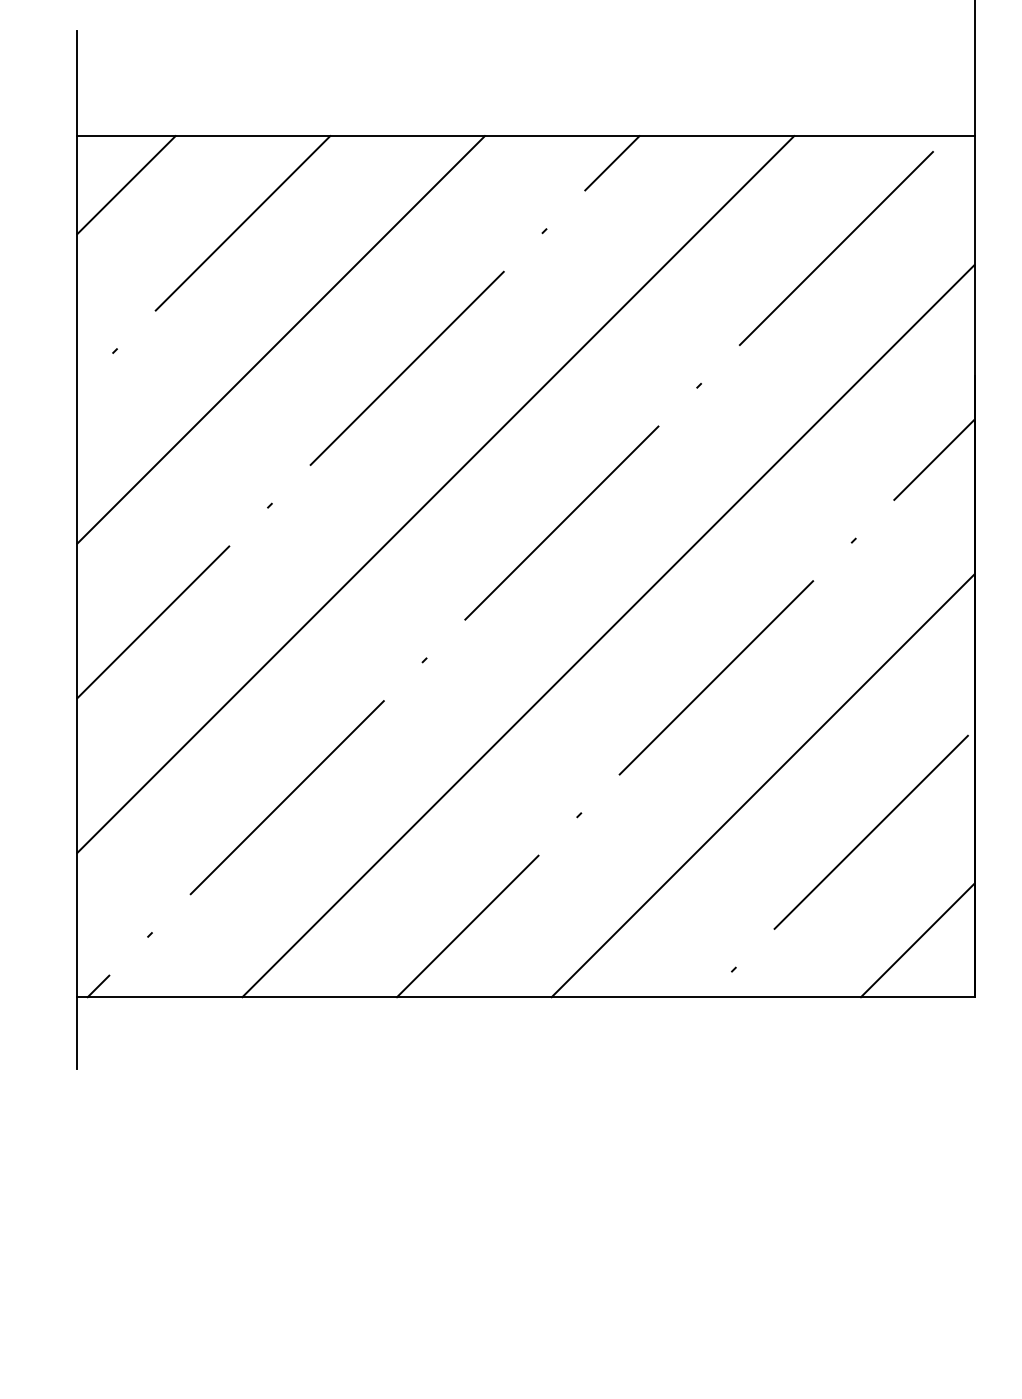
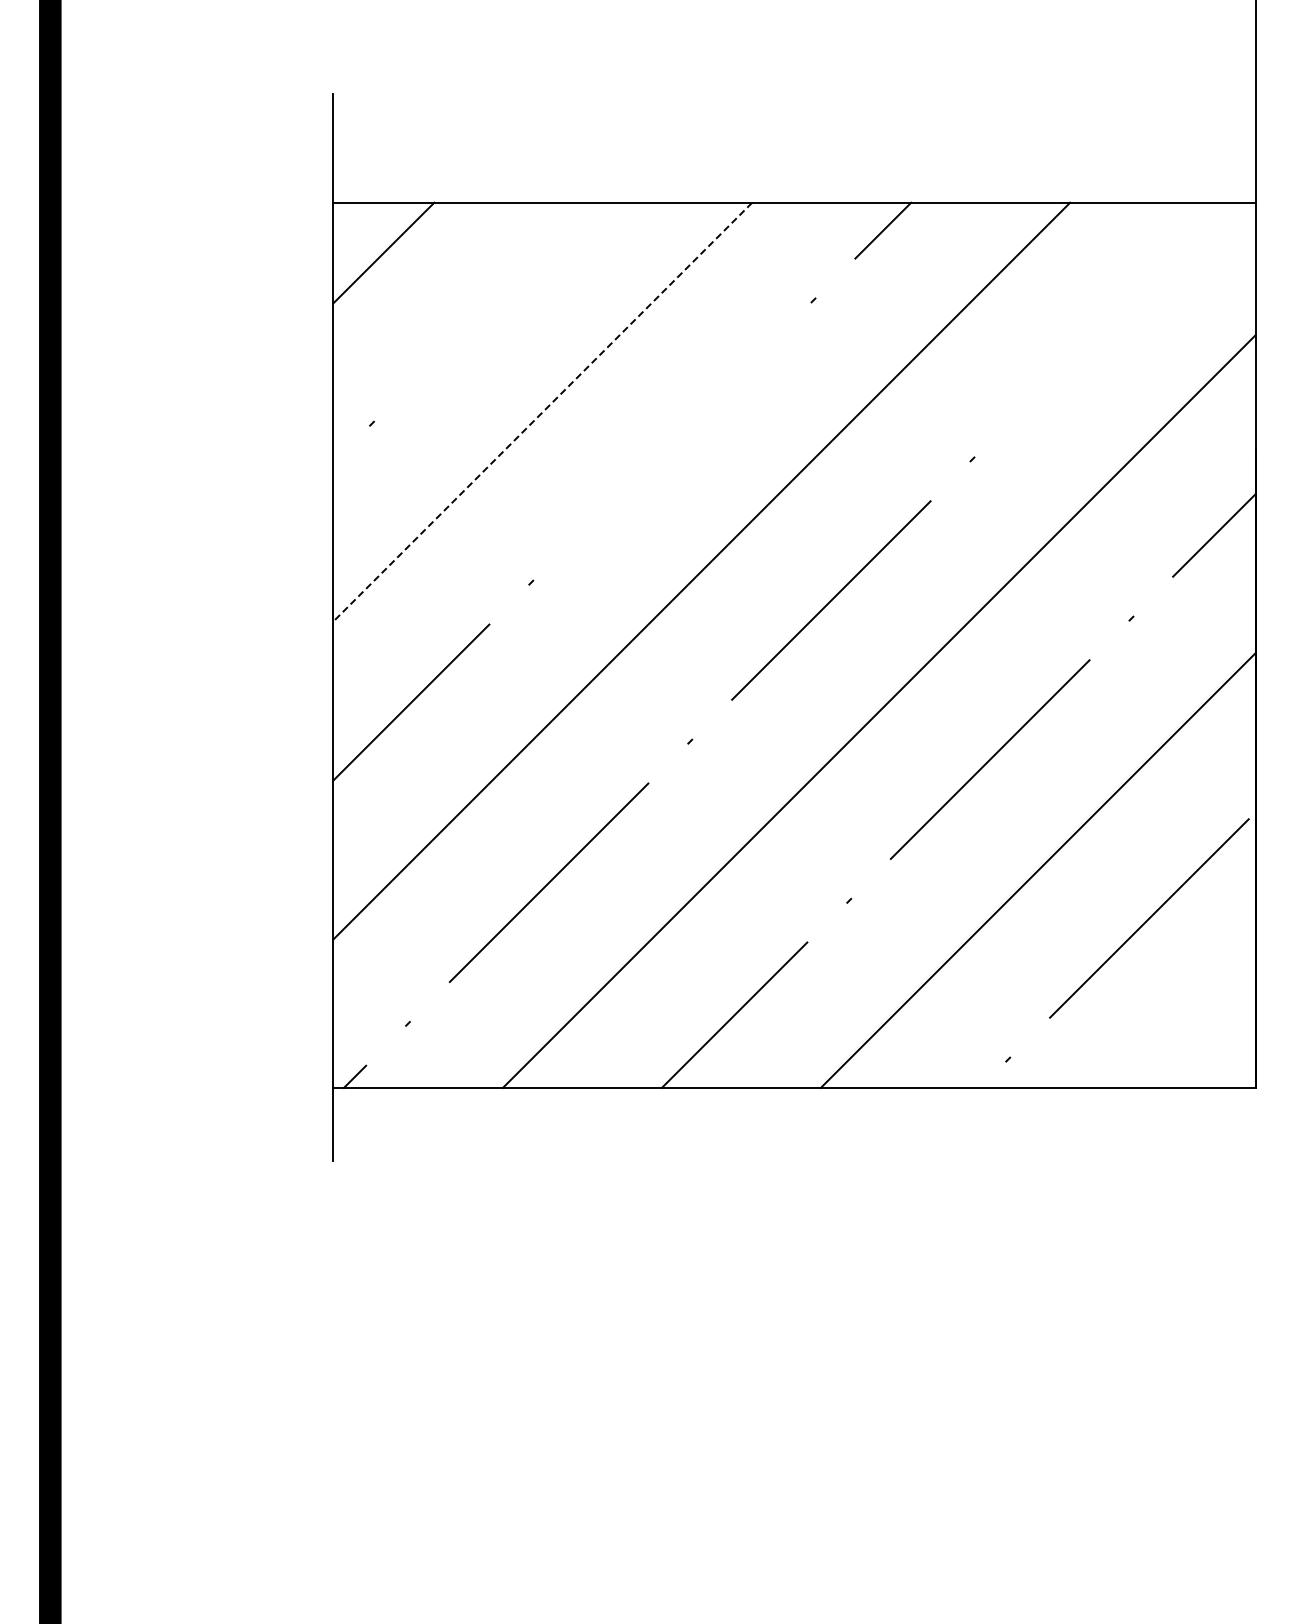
line: (242, 223) -> (503, 292), removed
line: (836, 248) -> (1113, 318), removed
line: (280, 340) -> (542, 412), solid -> dashed
line: (407, 368) -> (672, 441), removed
line: (917, 940) -> (1196, 1029), removed

